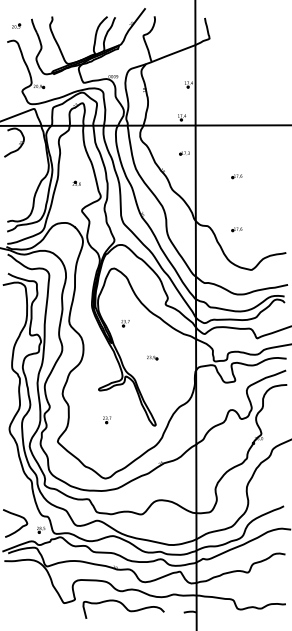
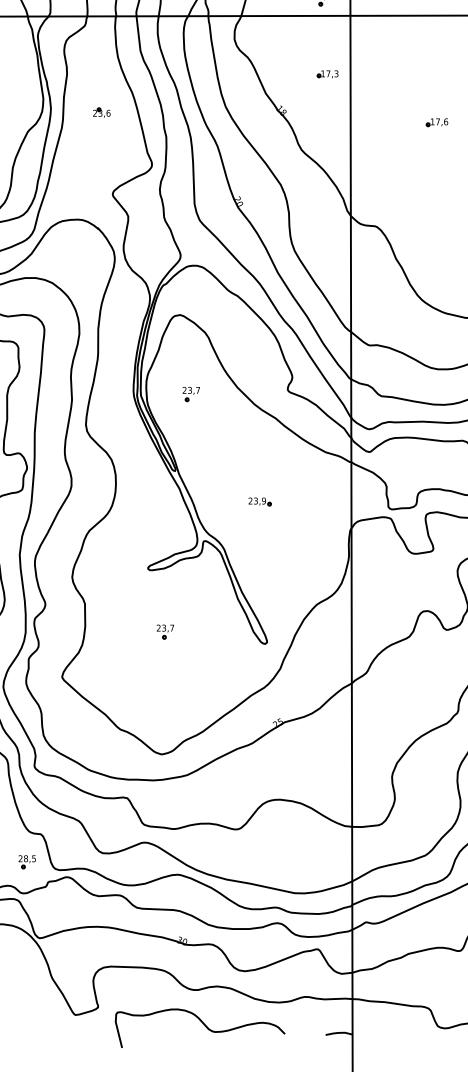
part: (76, 182) -> (101, 109), moved
part: (236, 229) -> (435, 233), removed
part: (125, 323) -> (191, 394), moved

